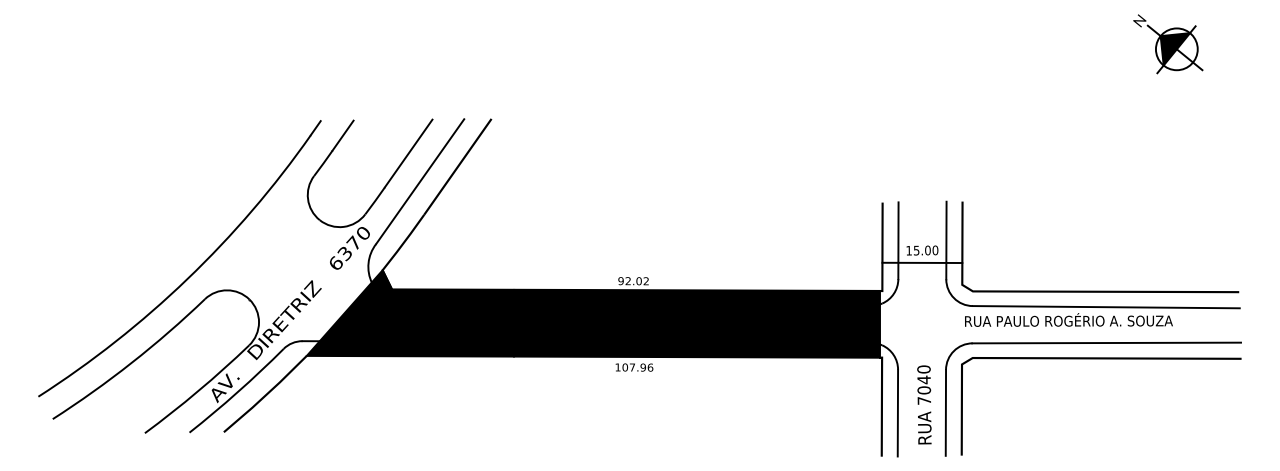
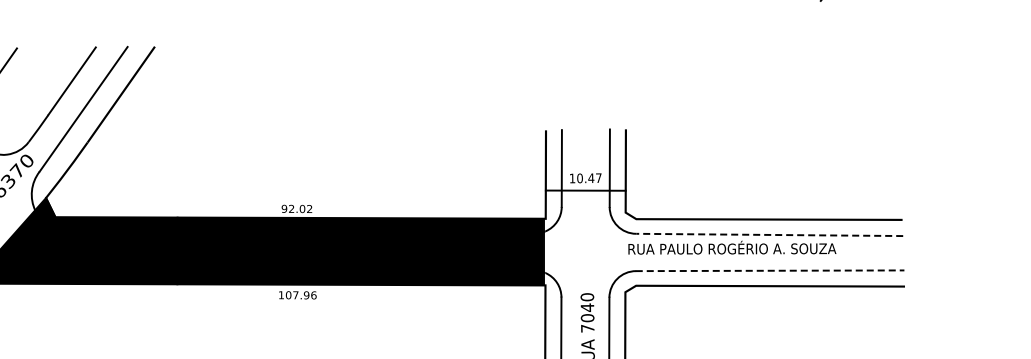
text: (925, 250) -> (588, 178), 15.00 -> 10.47
line: (1105, 307) -> (768, 235), solid -> dashed
line: (1107, 343) -> (770, 271), solid -> dashed

